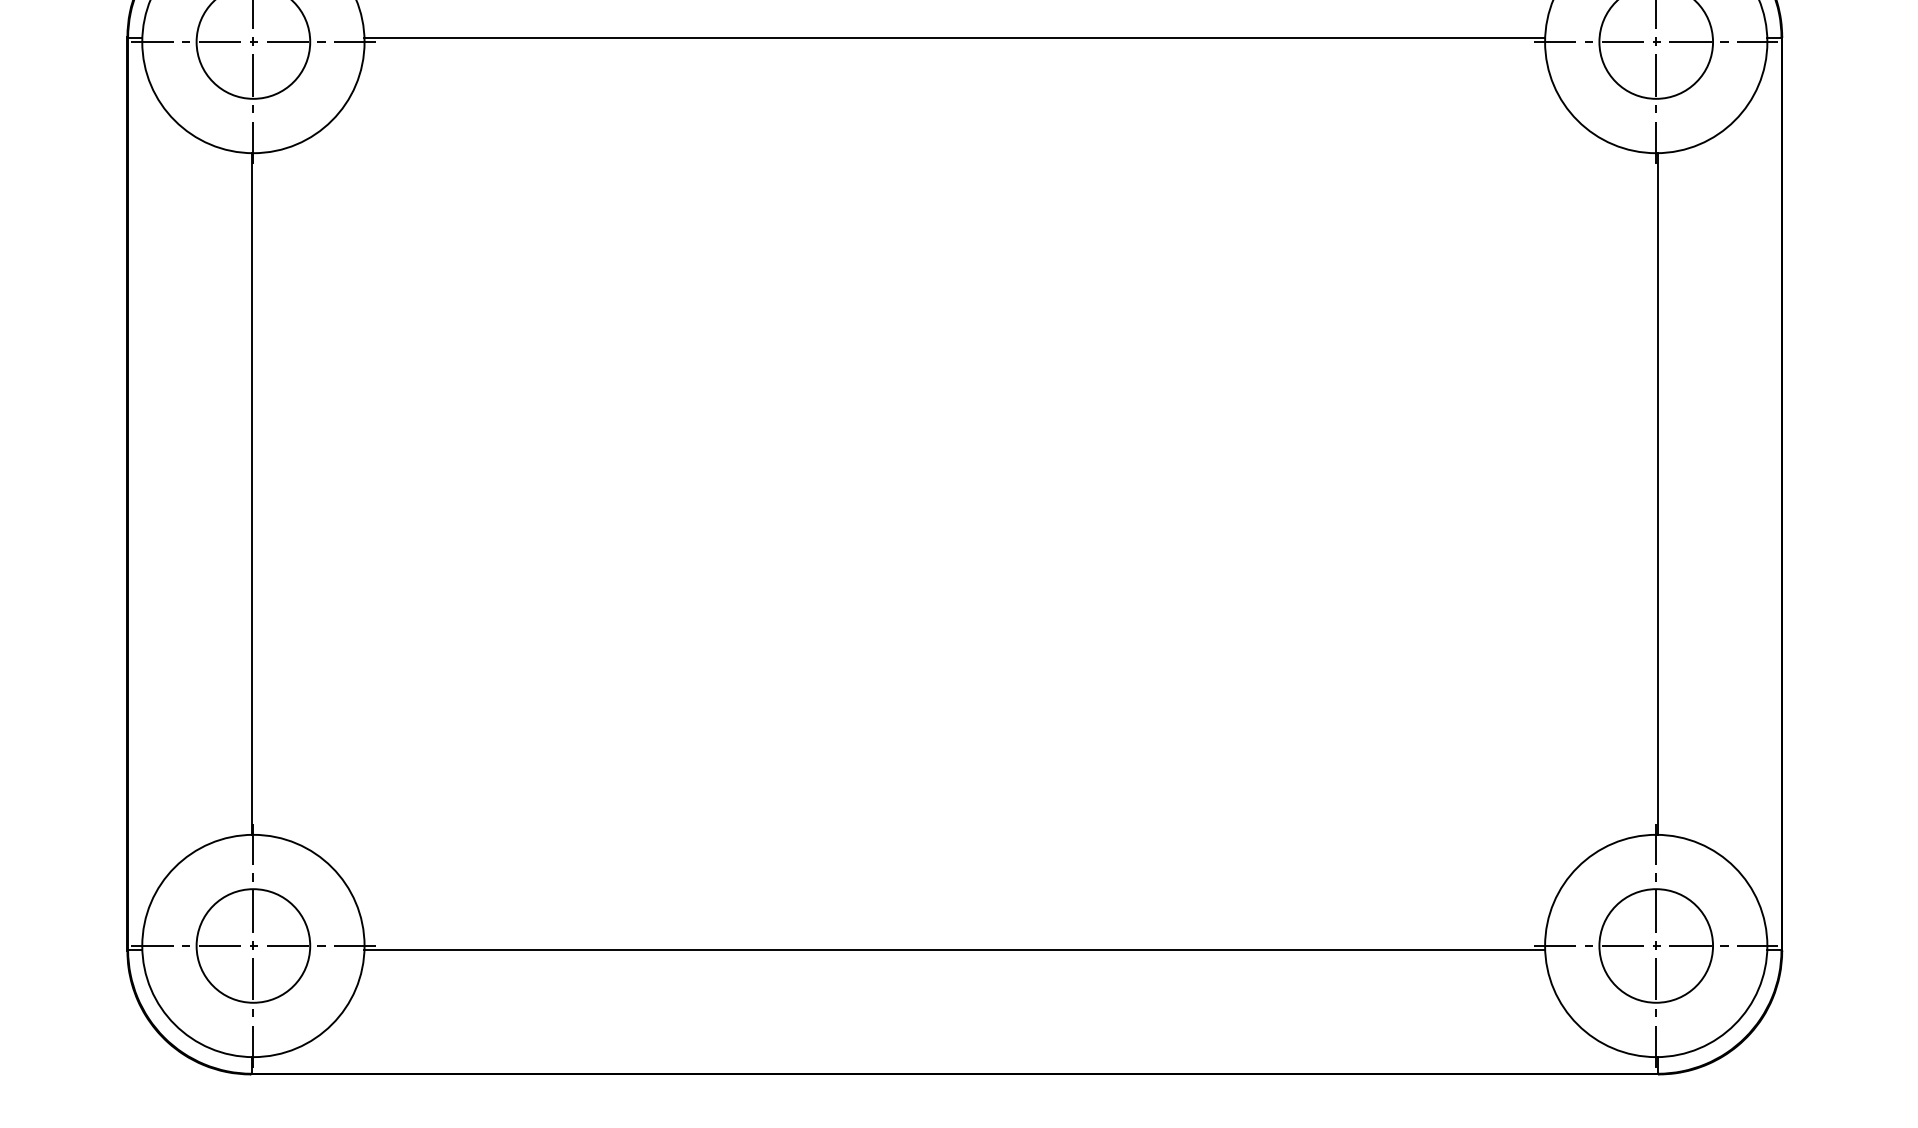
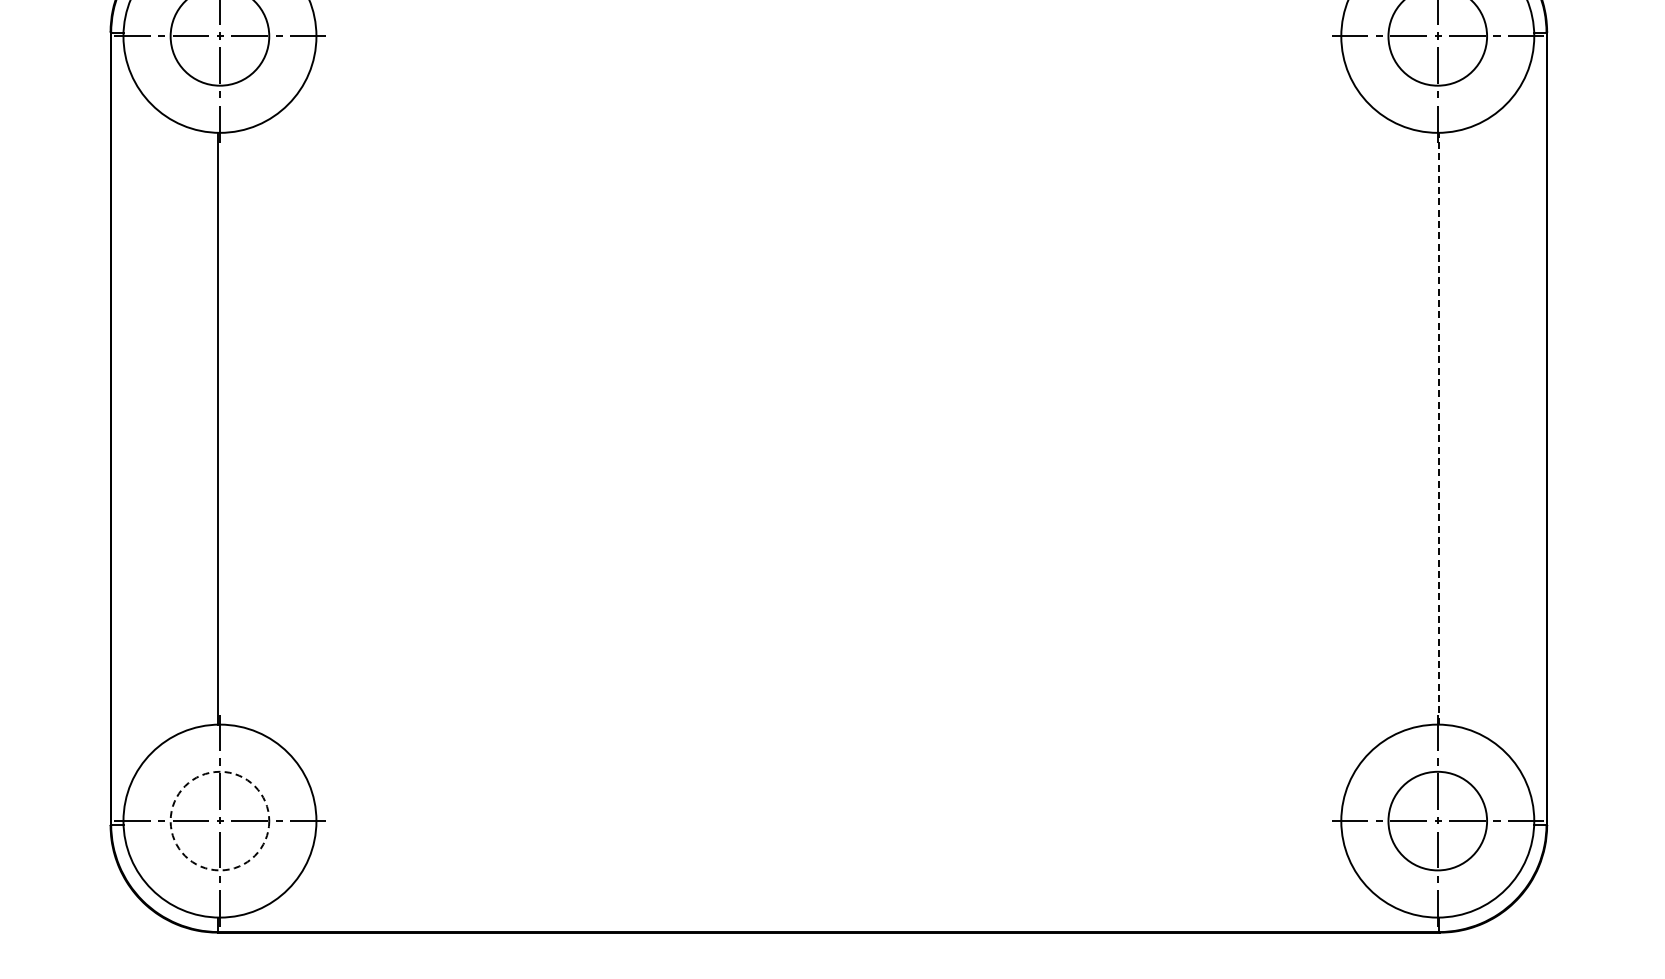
line: (954, 37) -> (828, 32), removed
line: (1658, 493) -> (1439, 428), solid -> dashed
circle: (252, 945) -> (219, 820), solid -> dashed
line: (954, 949) -> (828, 824), removed

